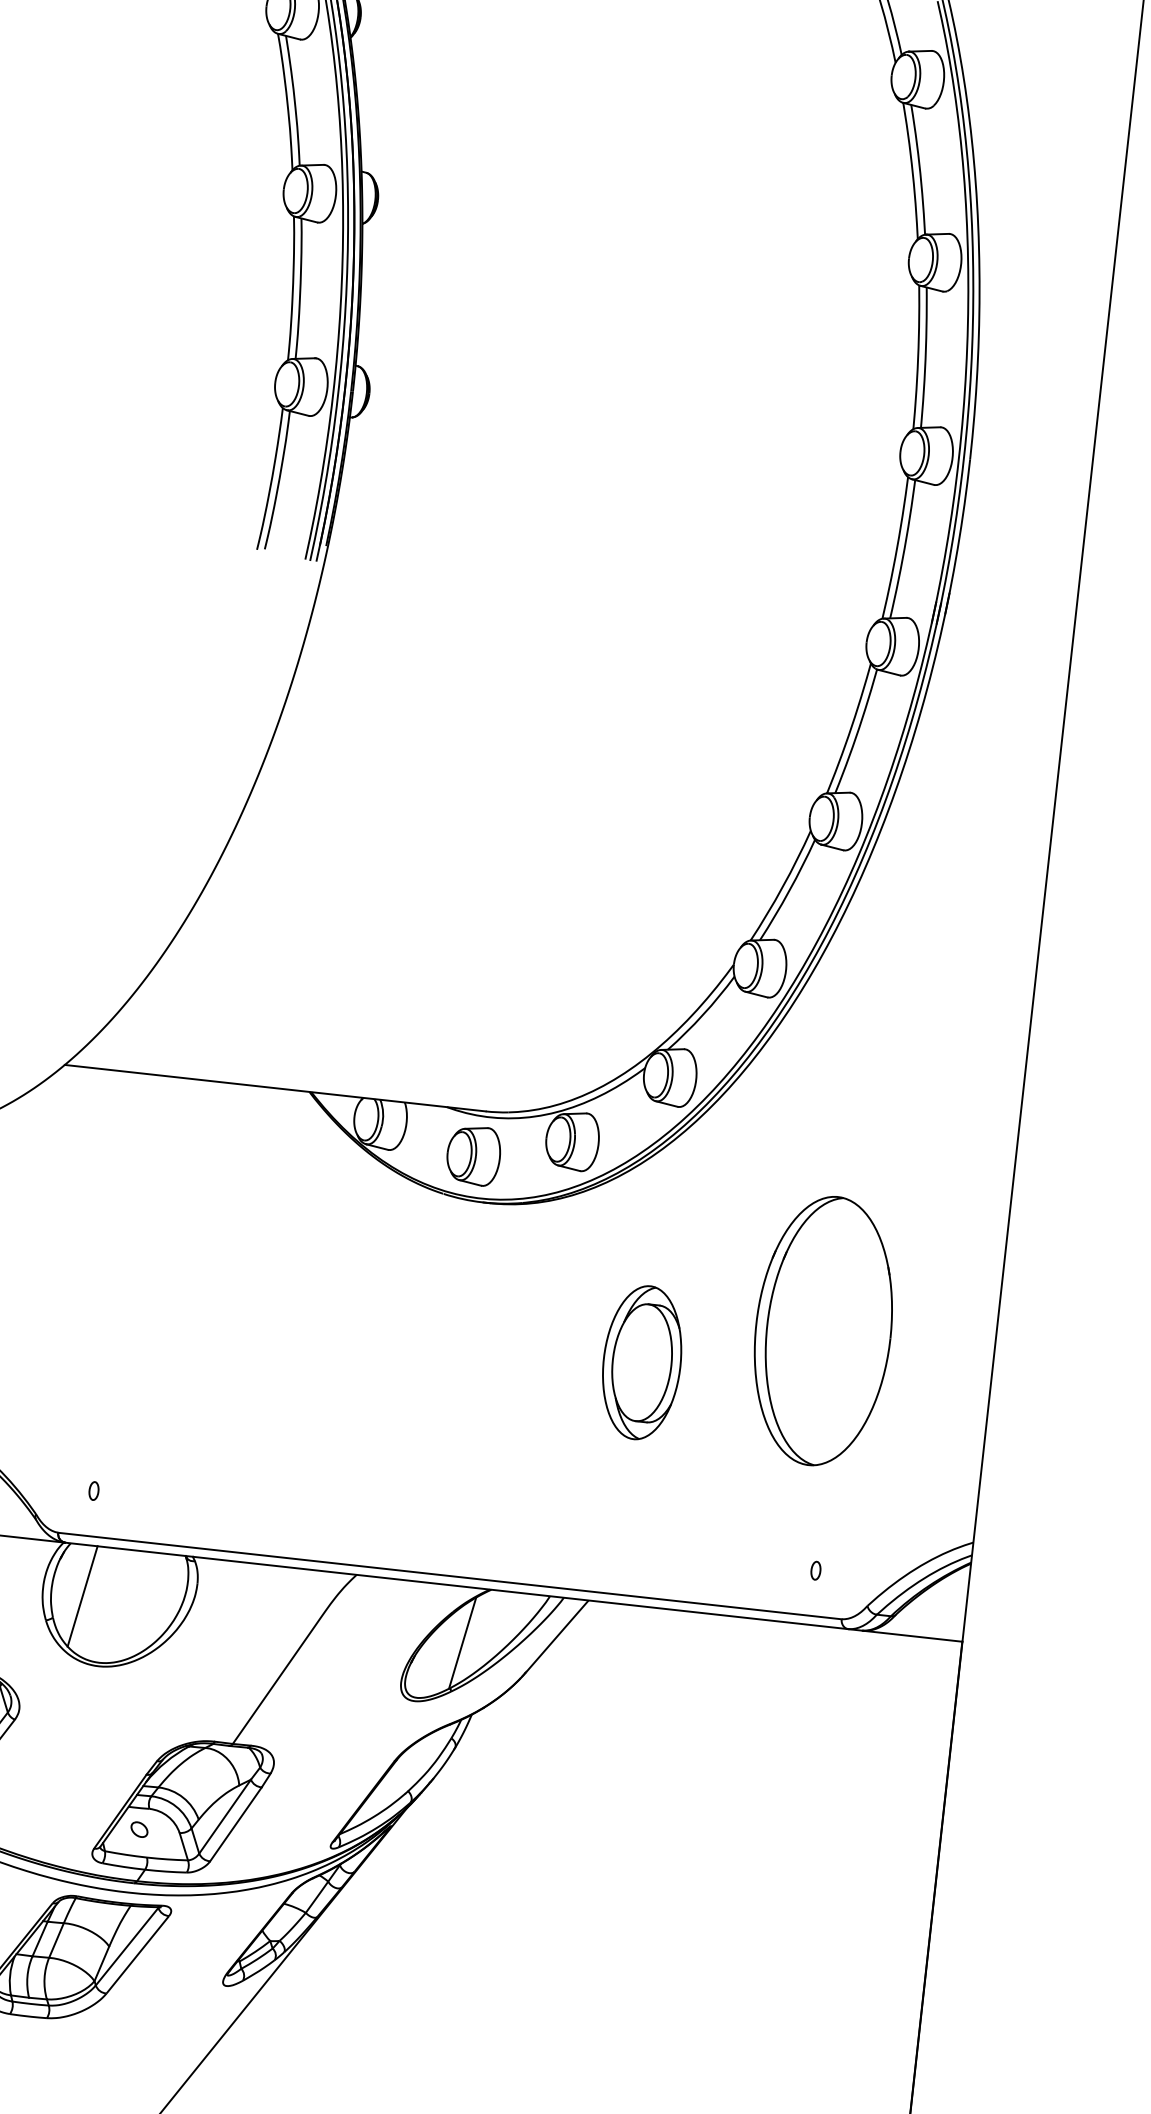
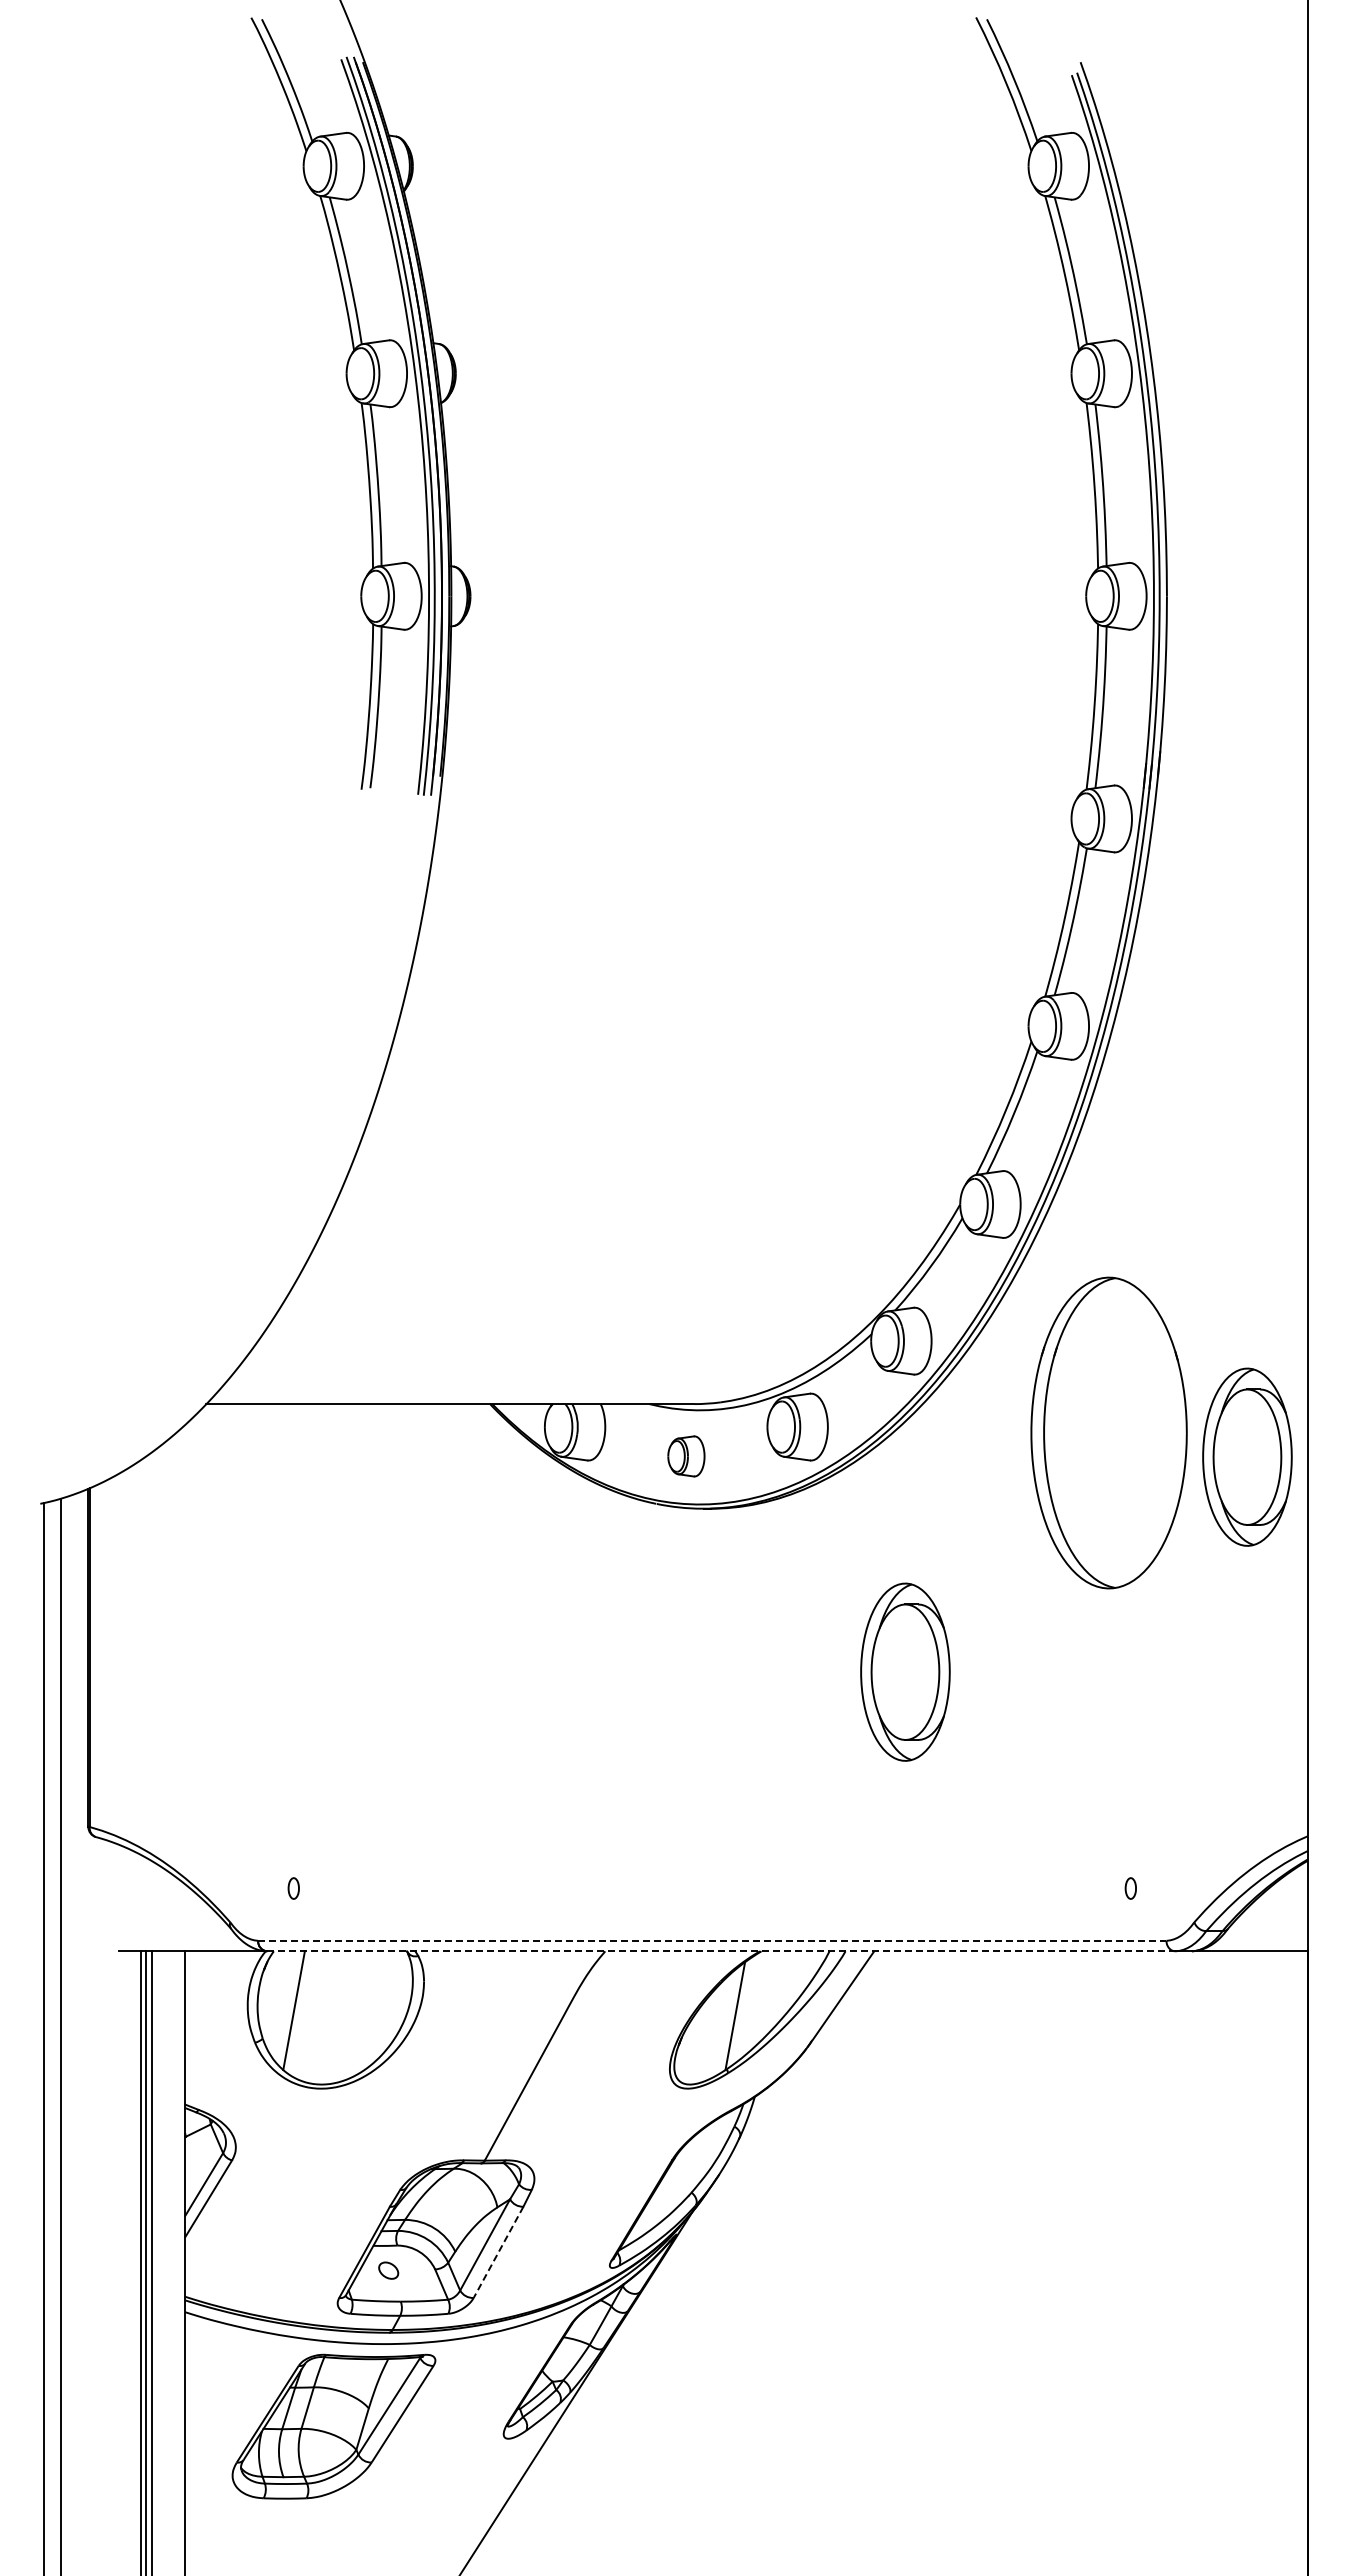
part: (473, 1155) -> (686, 1456), size x0.6
part: (957, 1209) -> (1247, 1456), added
part: (822, 1330) -> (1108, 1432), moved
line: (450, 1575) -> (712, 1940), solid -> dashed
line: (456, 1585) -> (720, 1951), solid -> dashed
line: (235, 1824) -> (498, 2252), solid -> dashed

